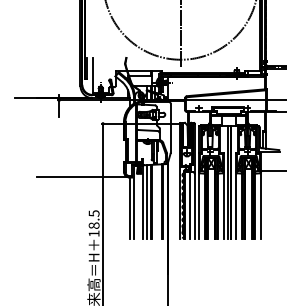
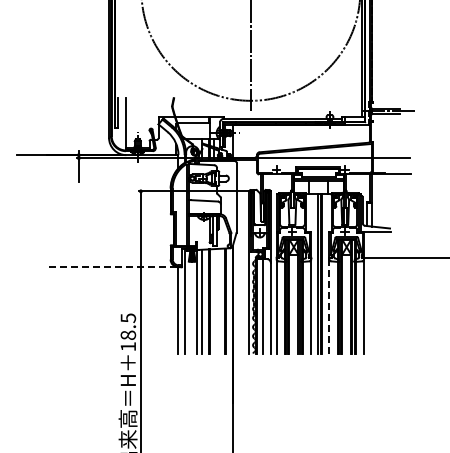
line: (82, 176) -> (112, 266), solid -> dashed
line: (236, 205) -> (329, 306), solid -> dashed

